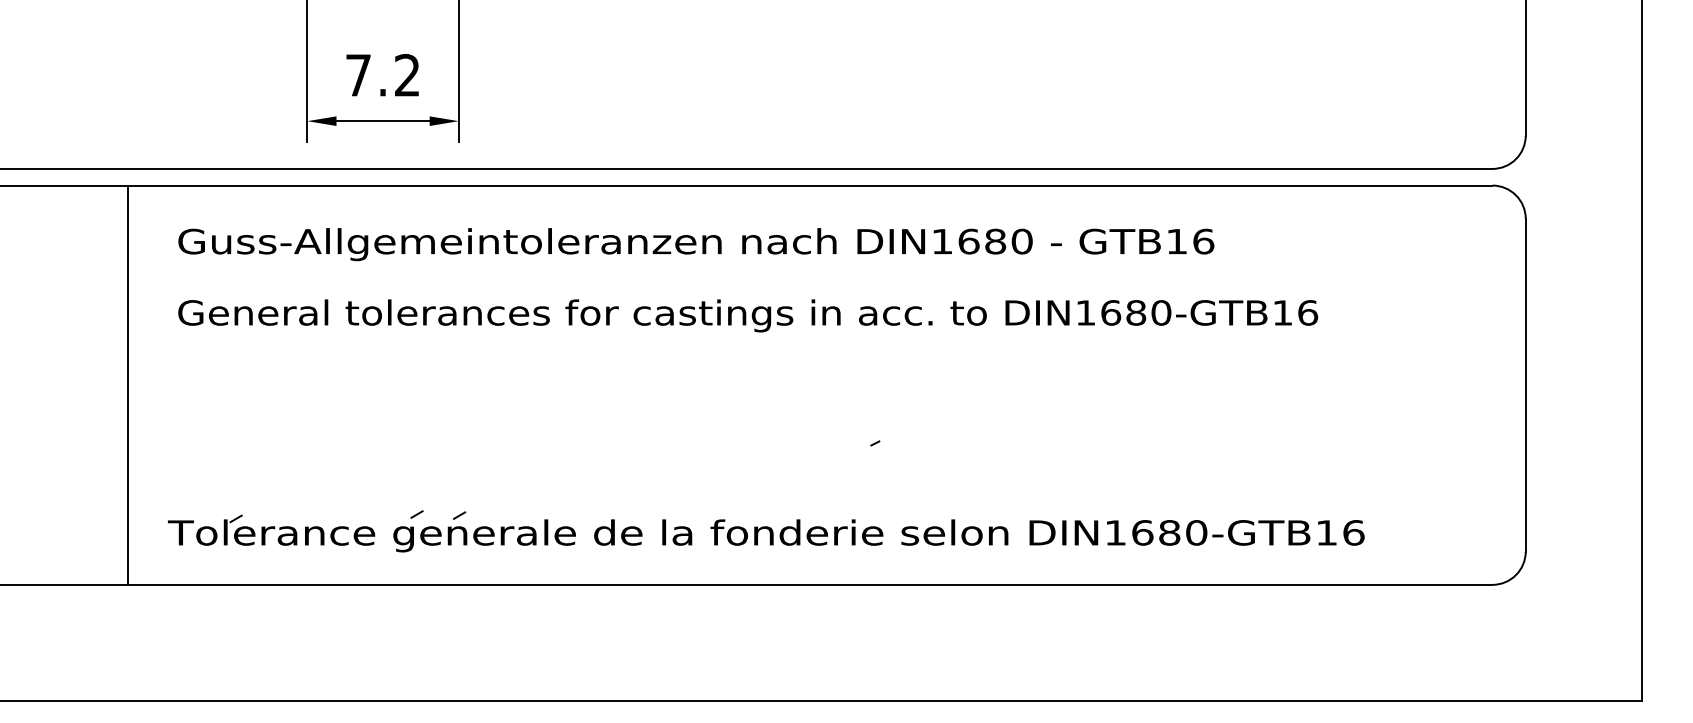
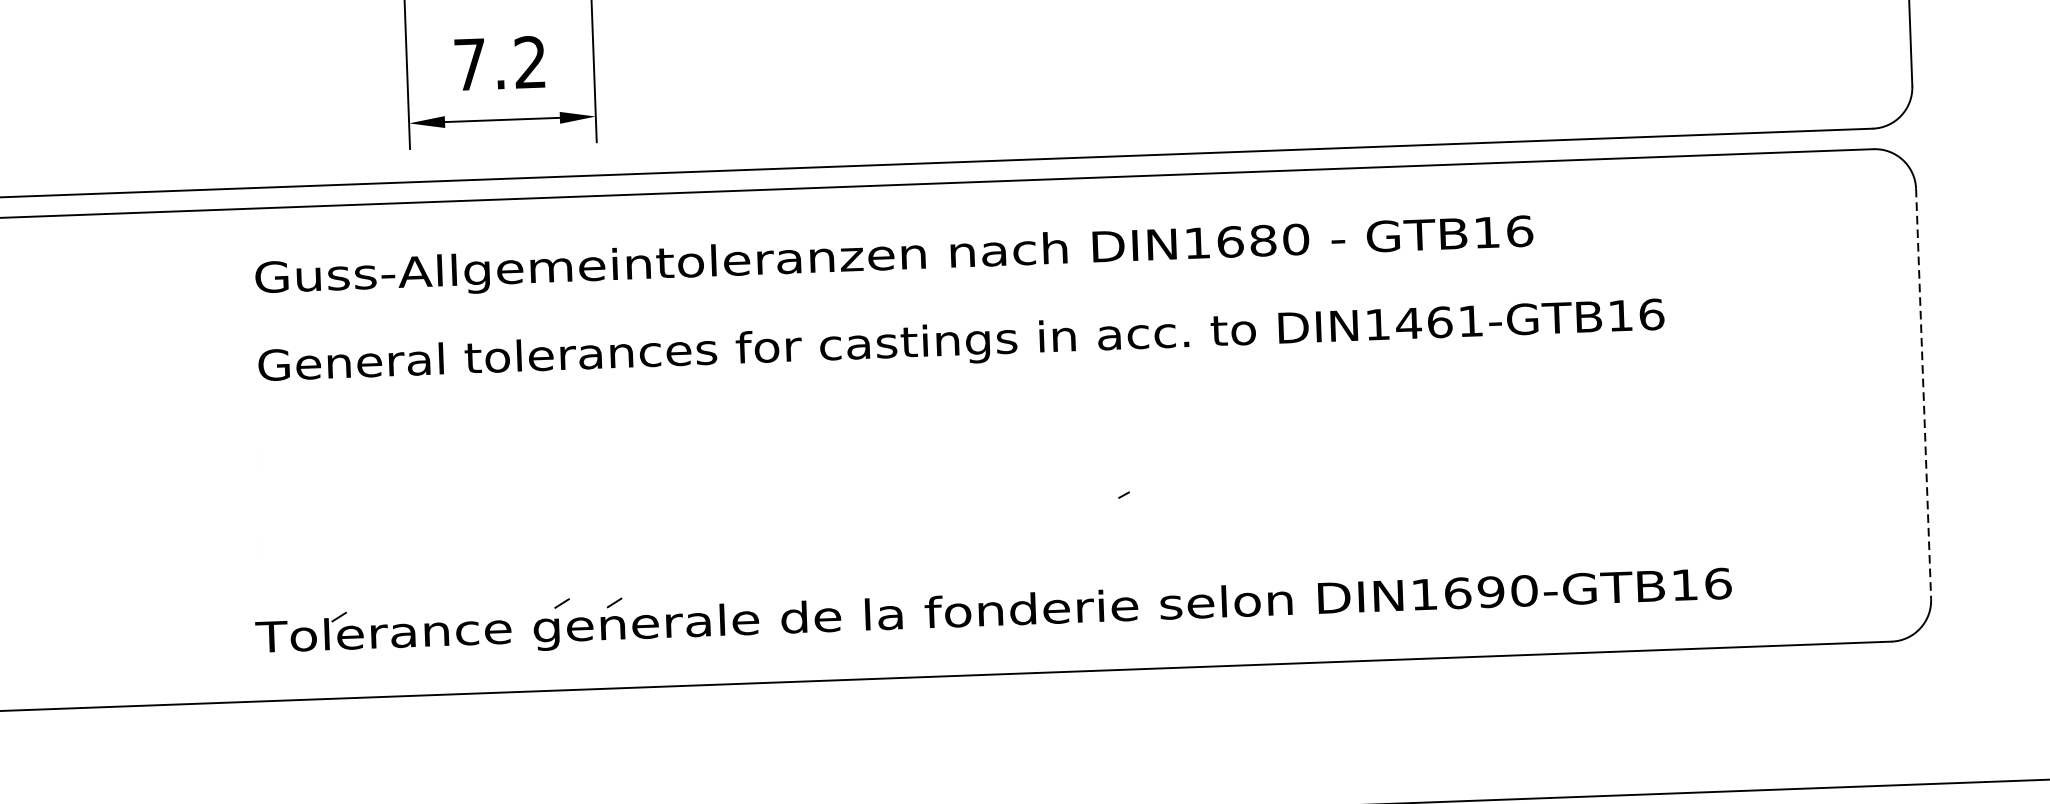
text: (1135, 312) -> (1439, 321), DIN1680-GTB16 -> DIN1461-GTB16
line: (128, 384) -> (200, 456), removed
line: (1525, 385) -> (1923, 394), solid -> dashed
text: (1169, 532) -> (1490, 591), DIN1680-GTB16 -> DIN1690-GTB16

